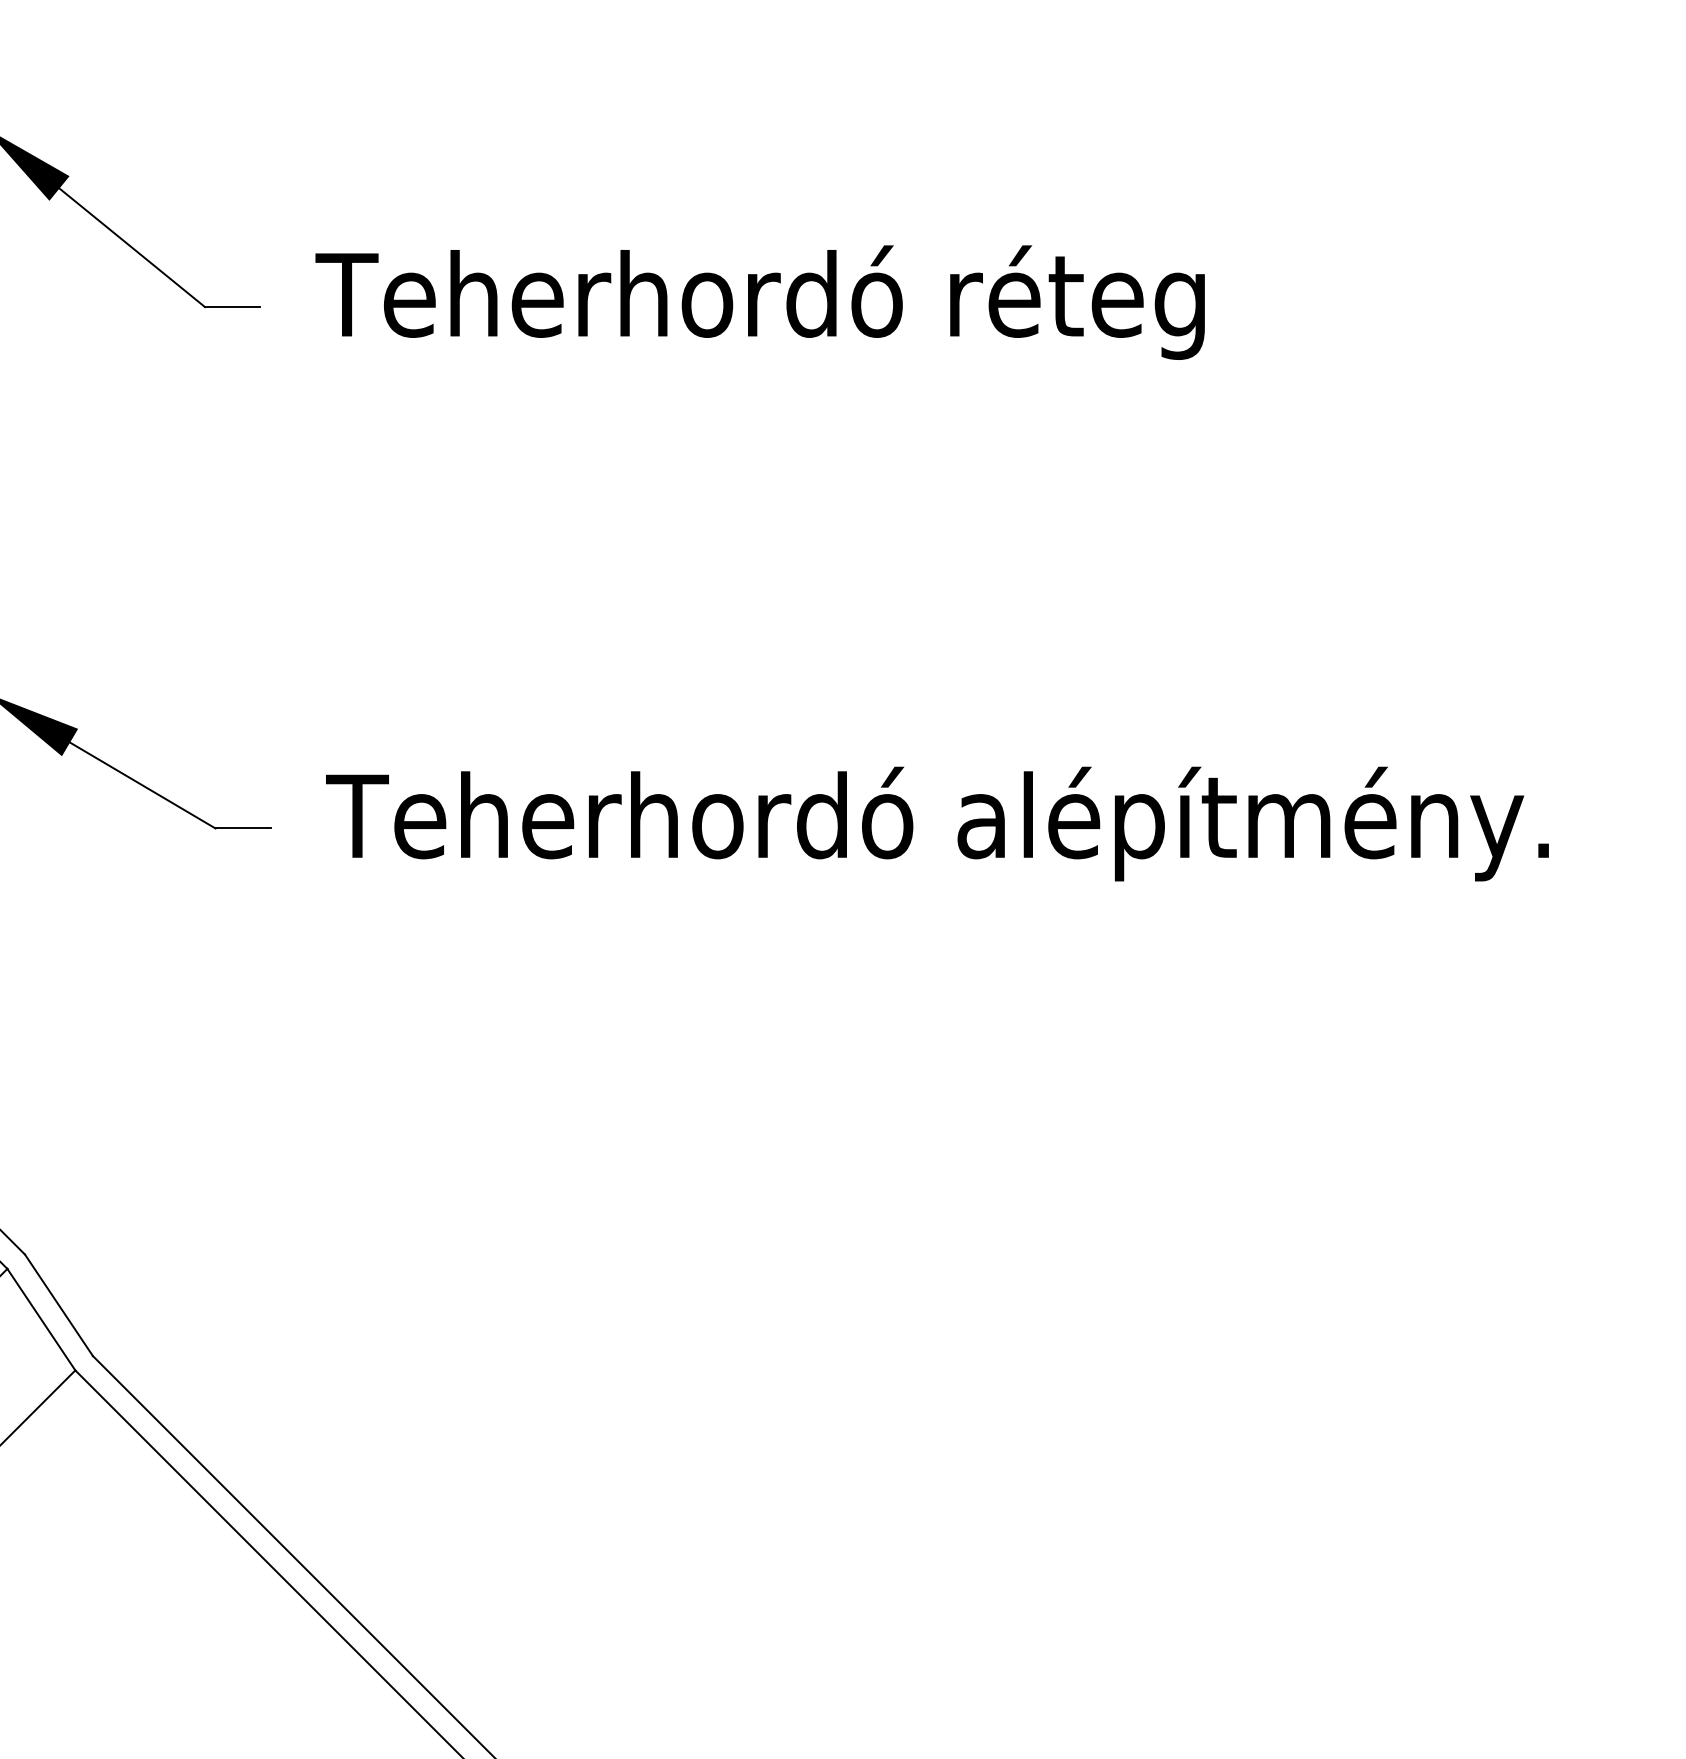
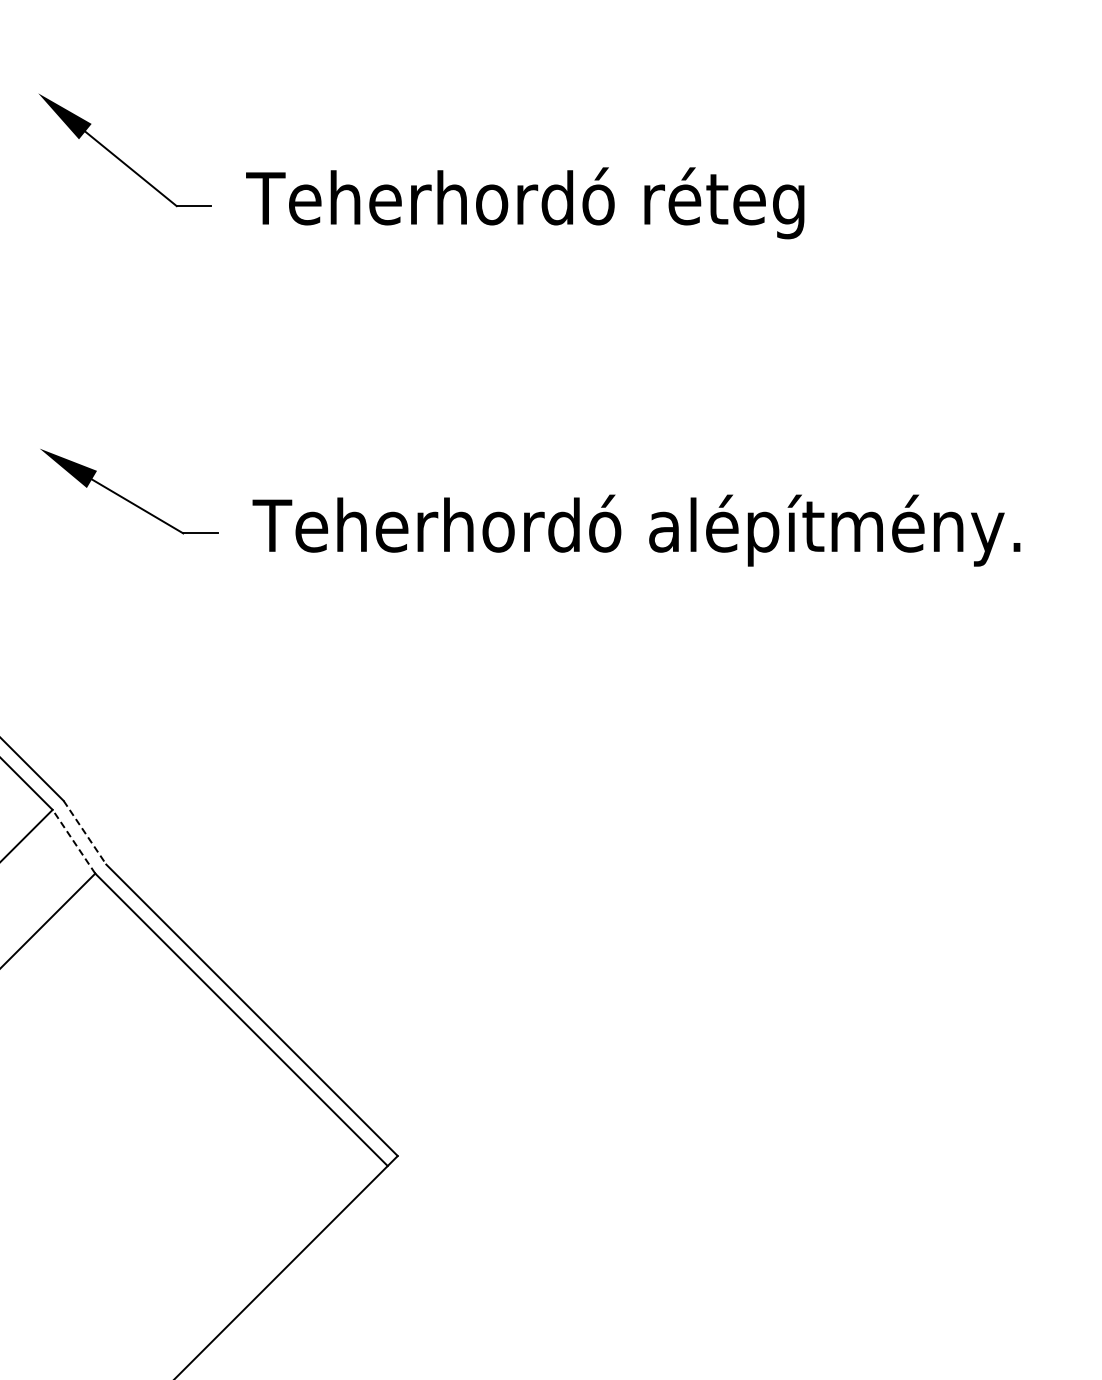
line: (59, 1306) -> (85, 833), solid -> dashed
line: (40, 1319) -> (73, 841), solid -> dashed

